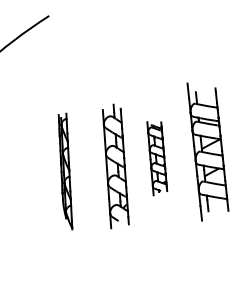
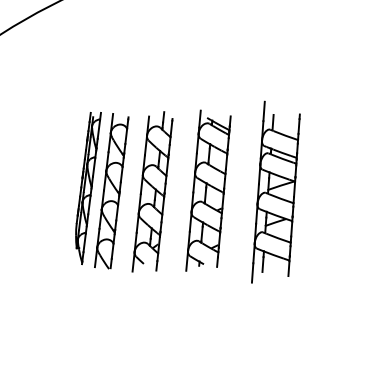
part: (157, 157) -> (208, 190), size x1.67
part: (84, 171) -> (111, 191), added

